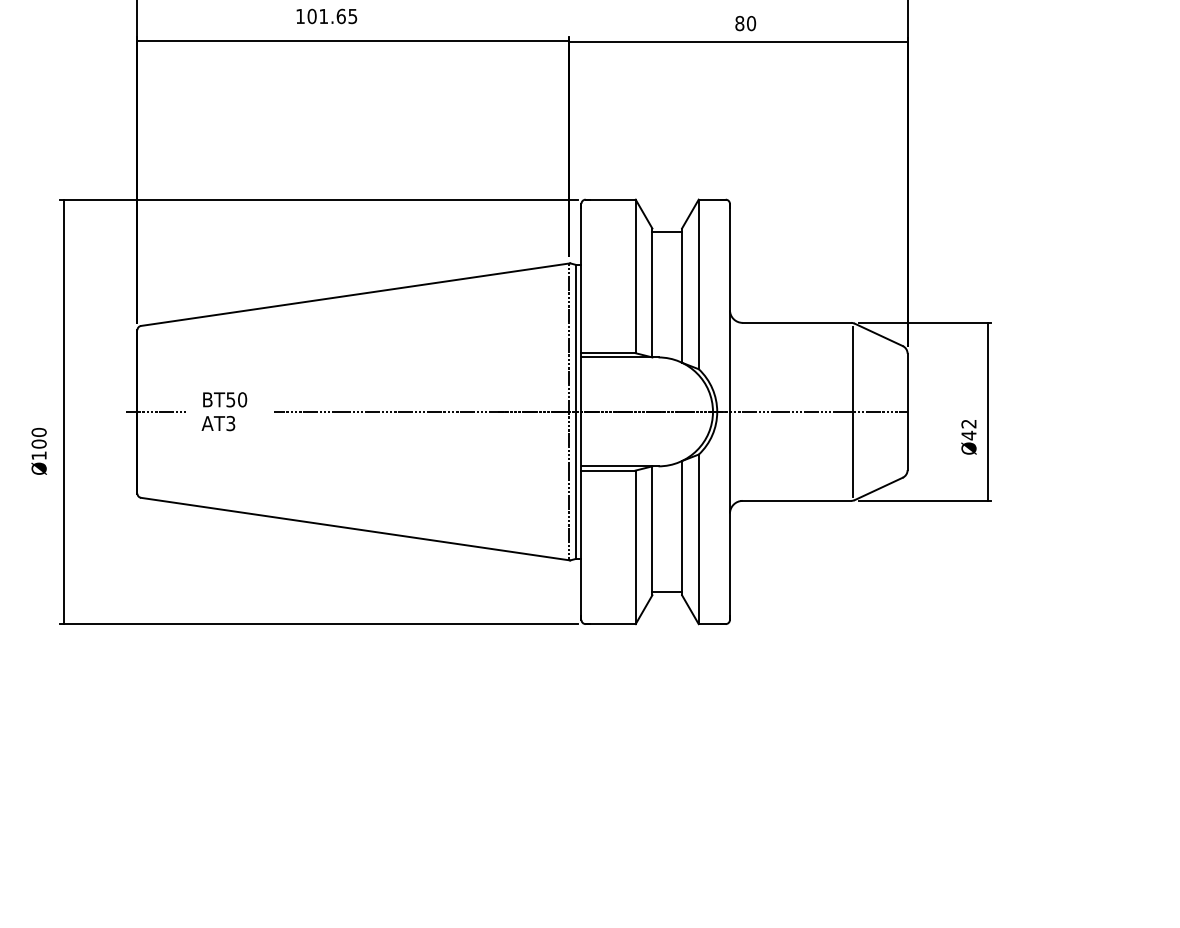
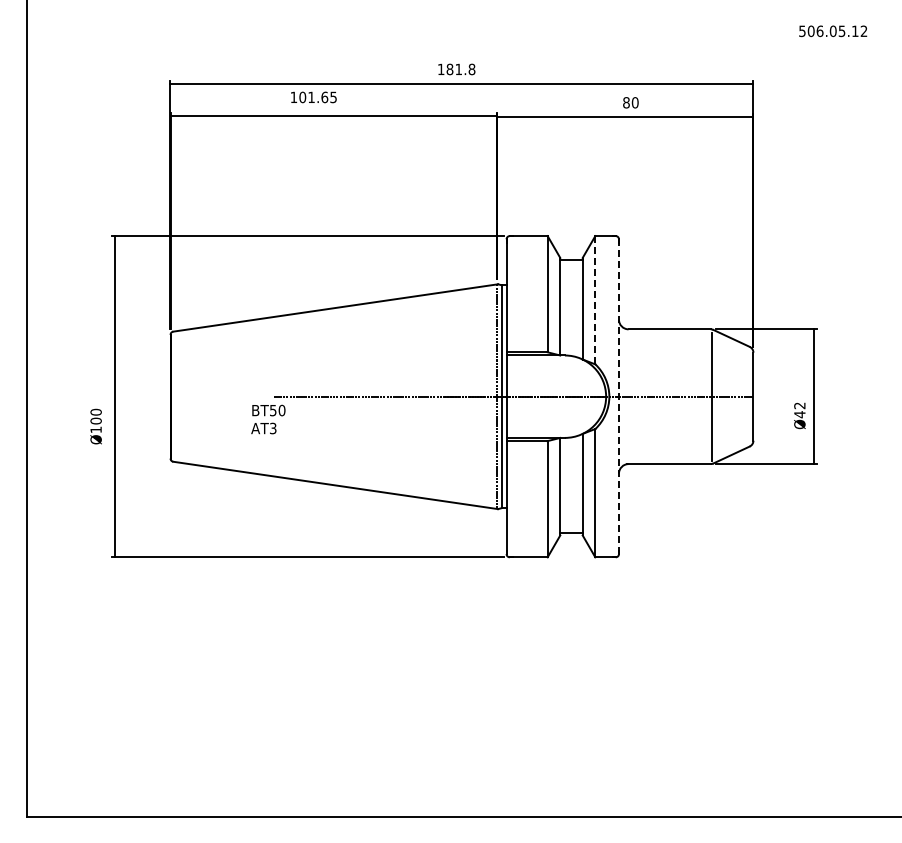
line: (698, 284) -> (595, 300), solid -> dashed
line: (155, 411) -> (184, 396), removed
text: (224, 411) -> (268, 419), moved
line: (729, 412) -> (618, 397), solid -> dashed

